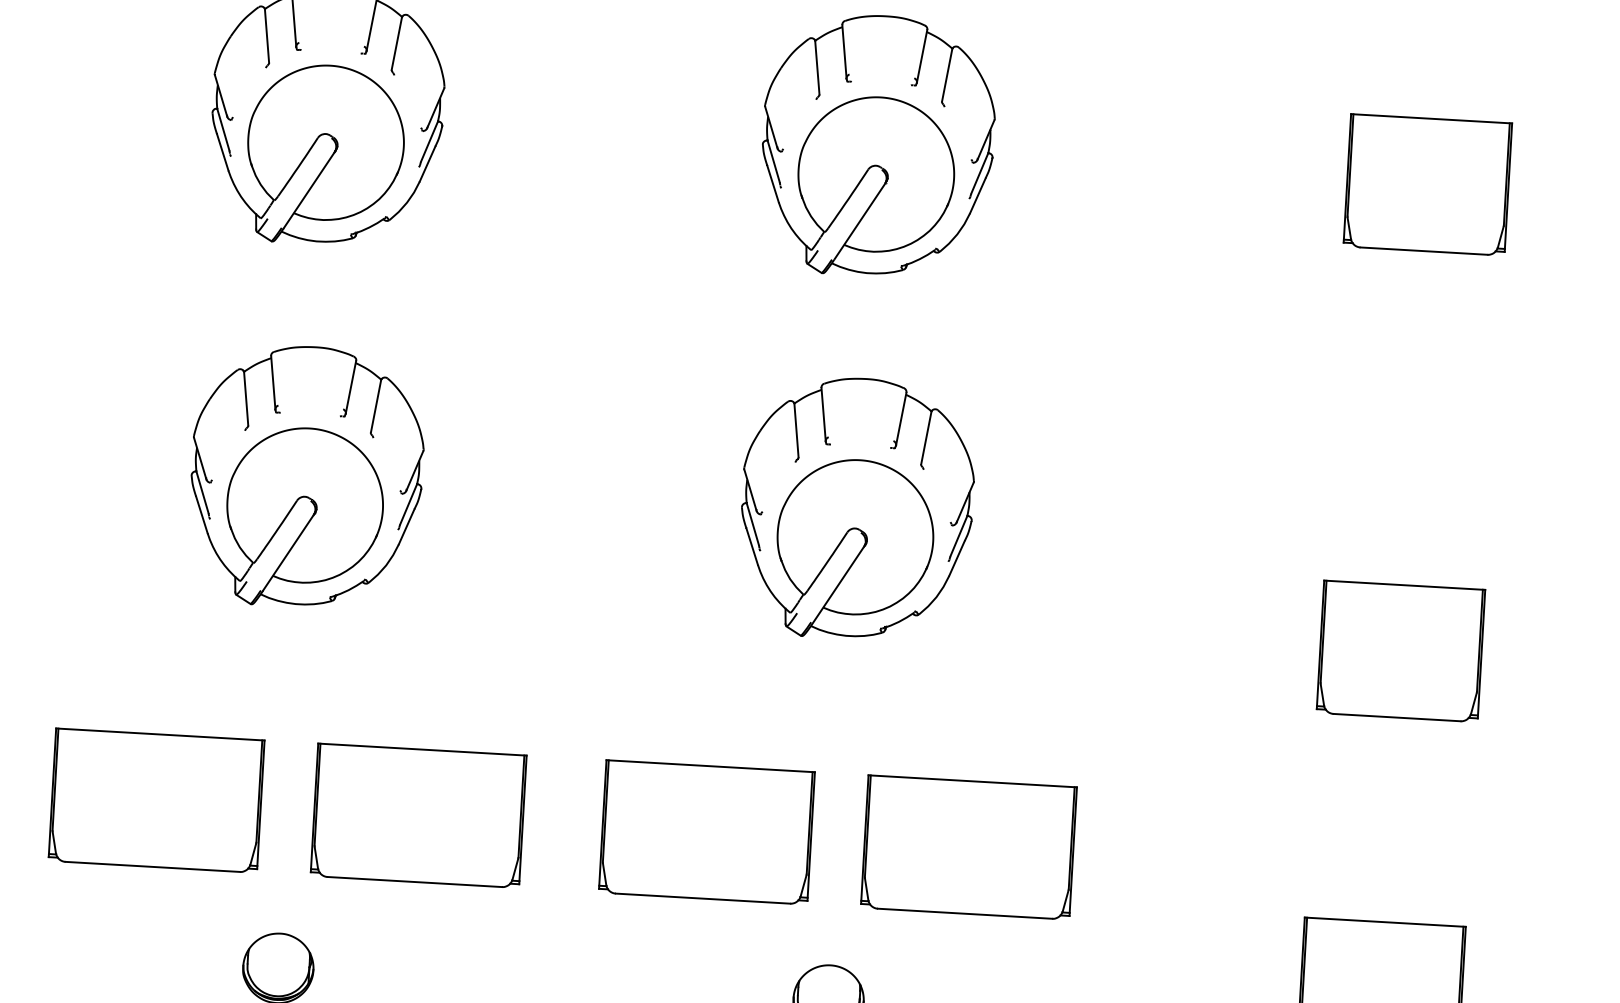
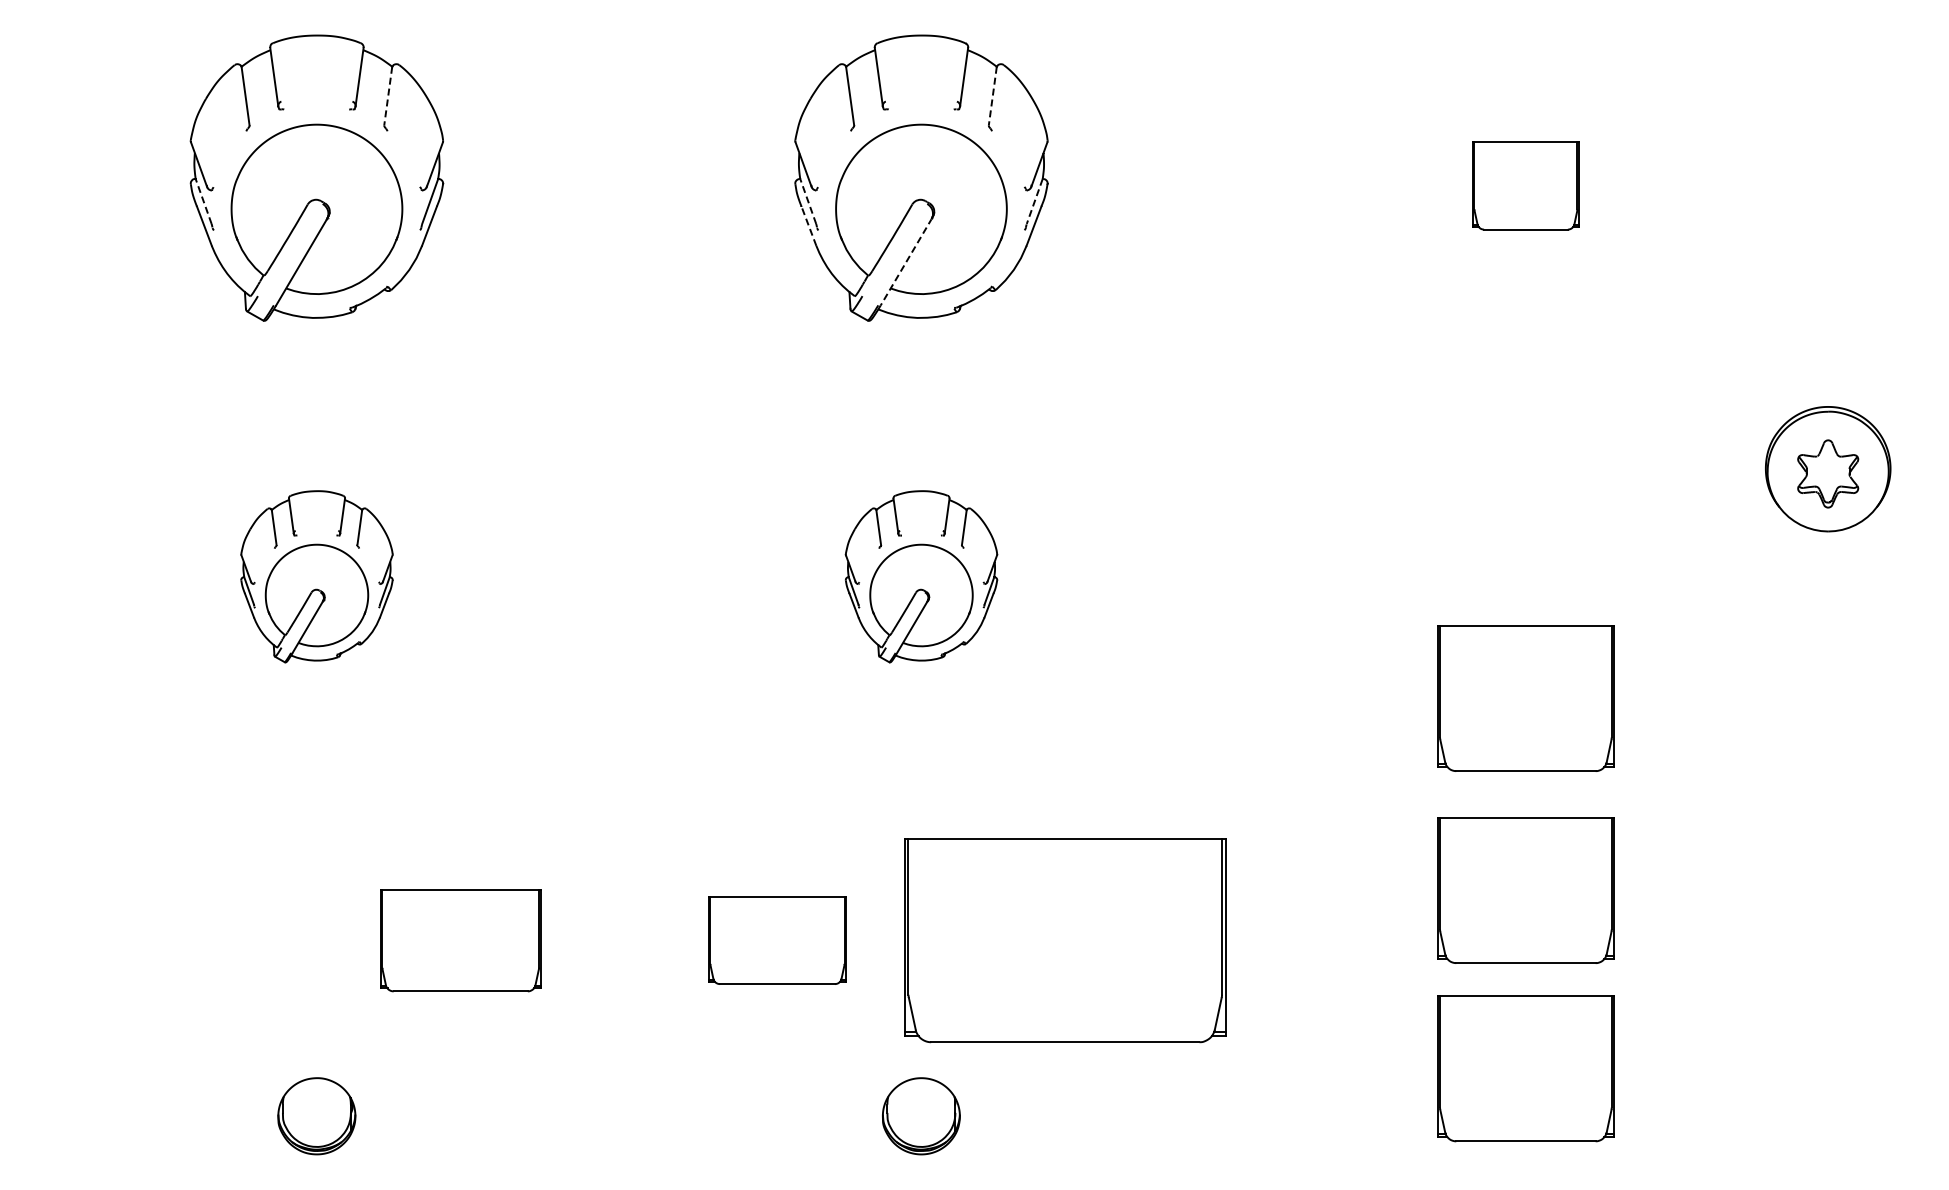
line: (397, 43) -> (388, 96), solid -> dashed
line: (946, 75) -> (992, 96), solid -> dashed
line: (223, 129) -> (203, 201), solid -> dashed
line: (773, 161) -> (808, 201), solid -> dashed
line: (979, 173) -> (1034, 201), solid -> dashed
line: (772, 184) -> (808, 226), solid -> dashed
part: (1427, 184) -> (1525, 185), size x0.6
line: (859, 221) -> (906, 261), solid -> dashed
part: (306, 476) -> (316, 576), size x0.6
part: (857, 508) -> (921, 576), size x0.6
part: (156, 800) -> (172, 940), removed
part: (418, 815) -> (460, 940), size x0.7
part: (1390, 826) -> (1525, 890), added
part: (706, 832) -> (777, 940), size x0.6
part: (969, 847) -> (1065, 940), size x1.4

